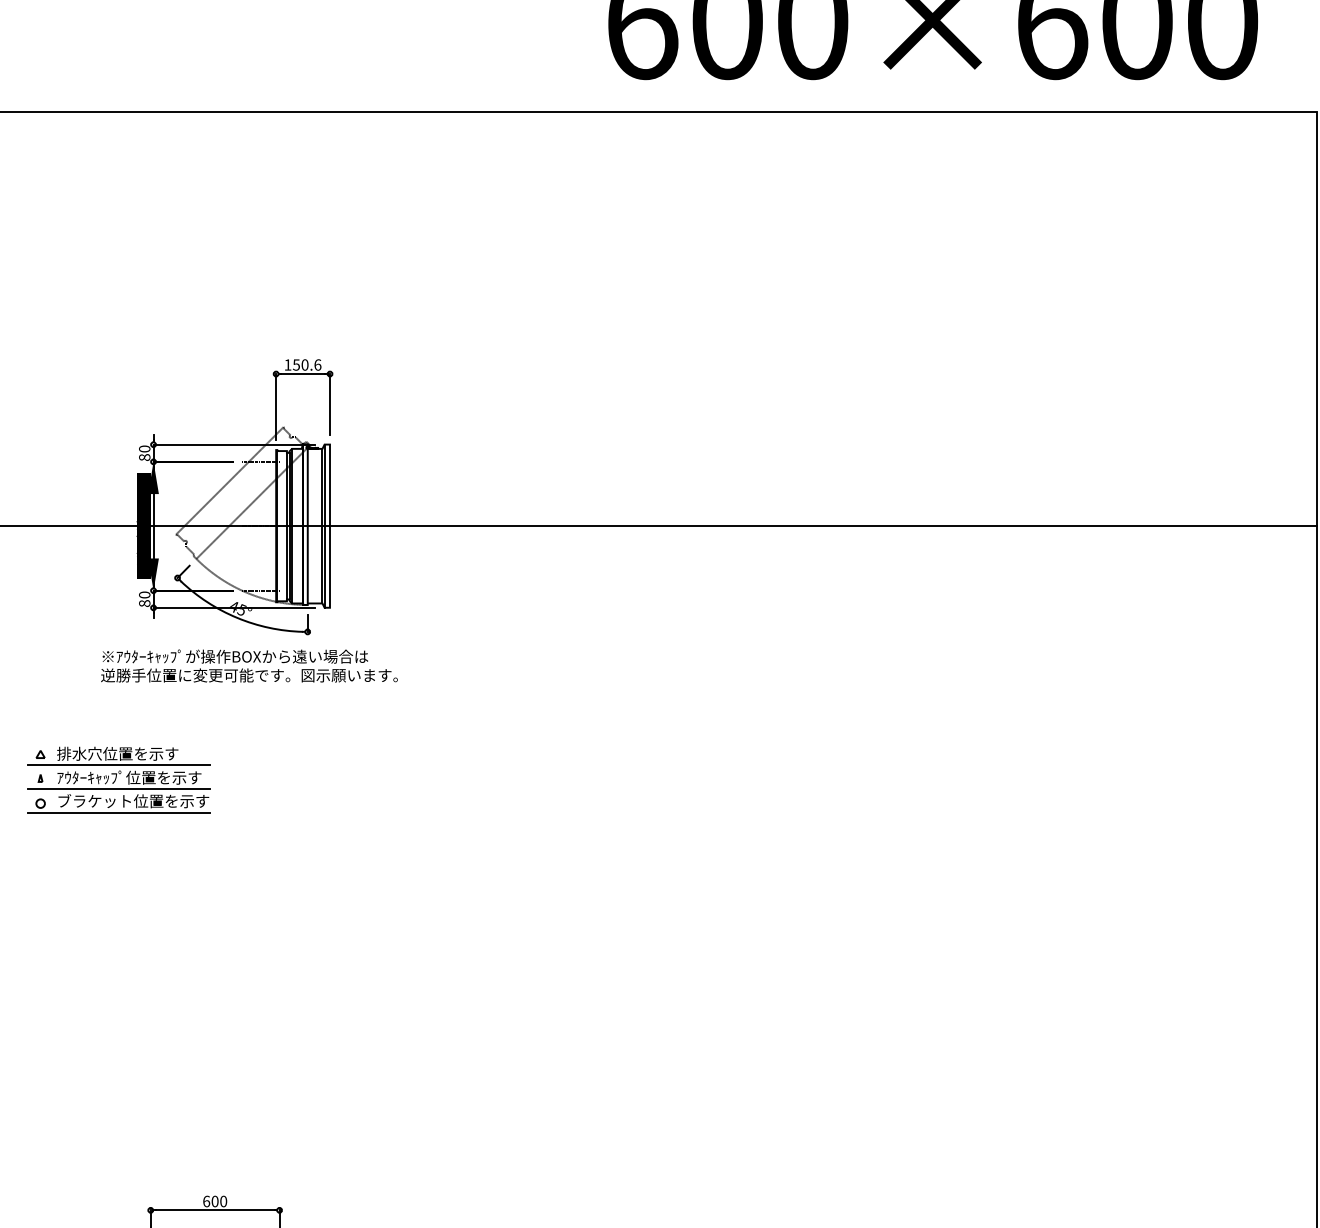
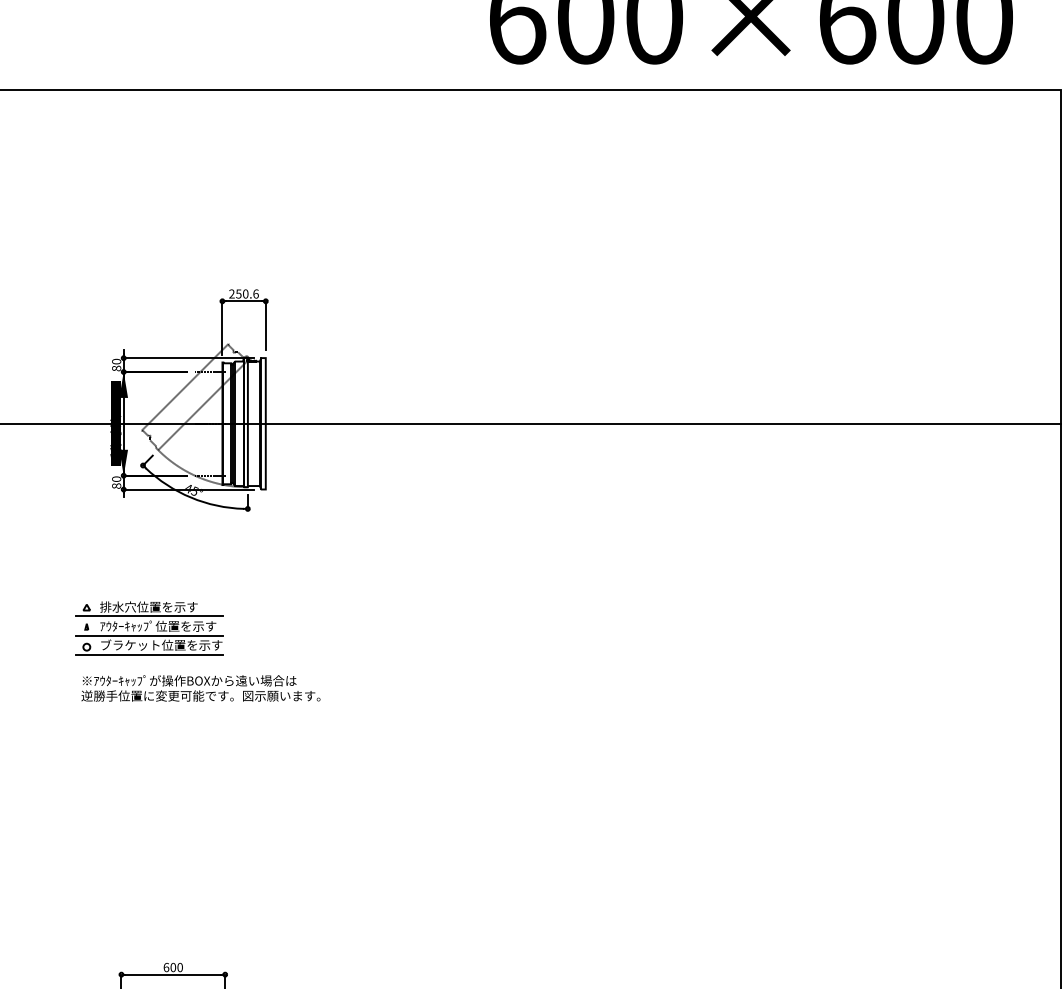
text: (287, 364) -> (231, 293), 150.6 -> 250.6
text: (248, 666) -> (200, 688), moved
part: (118, 780) -> (149, 628), moved

